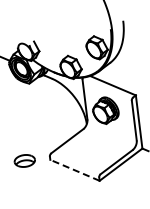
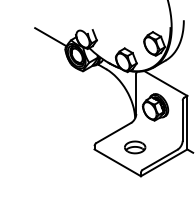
part: (25, 160) -> (135, 147), moved
line: (74, 170) -> (117, 162), dashed -> solid

